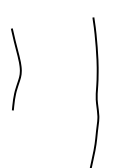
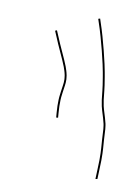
curve: (19, 69) -> (64, 74), moved

